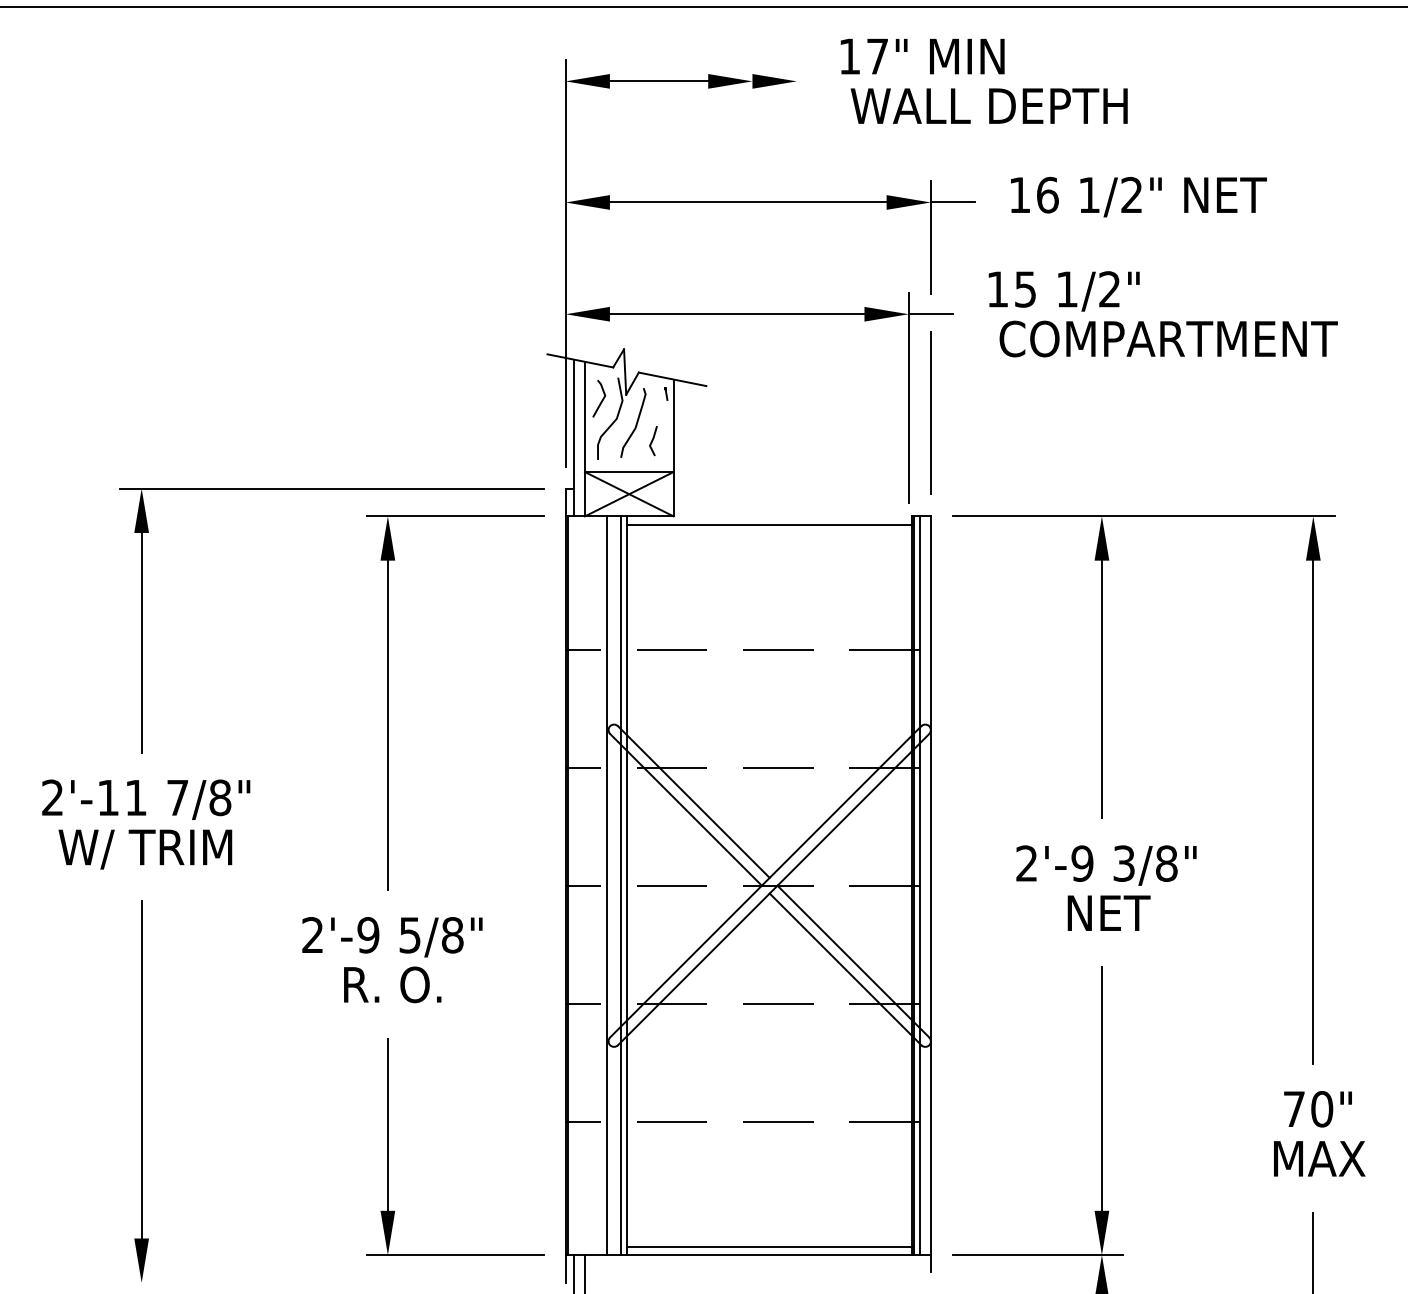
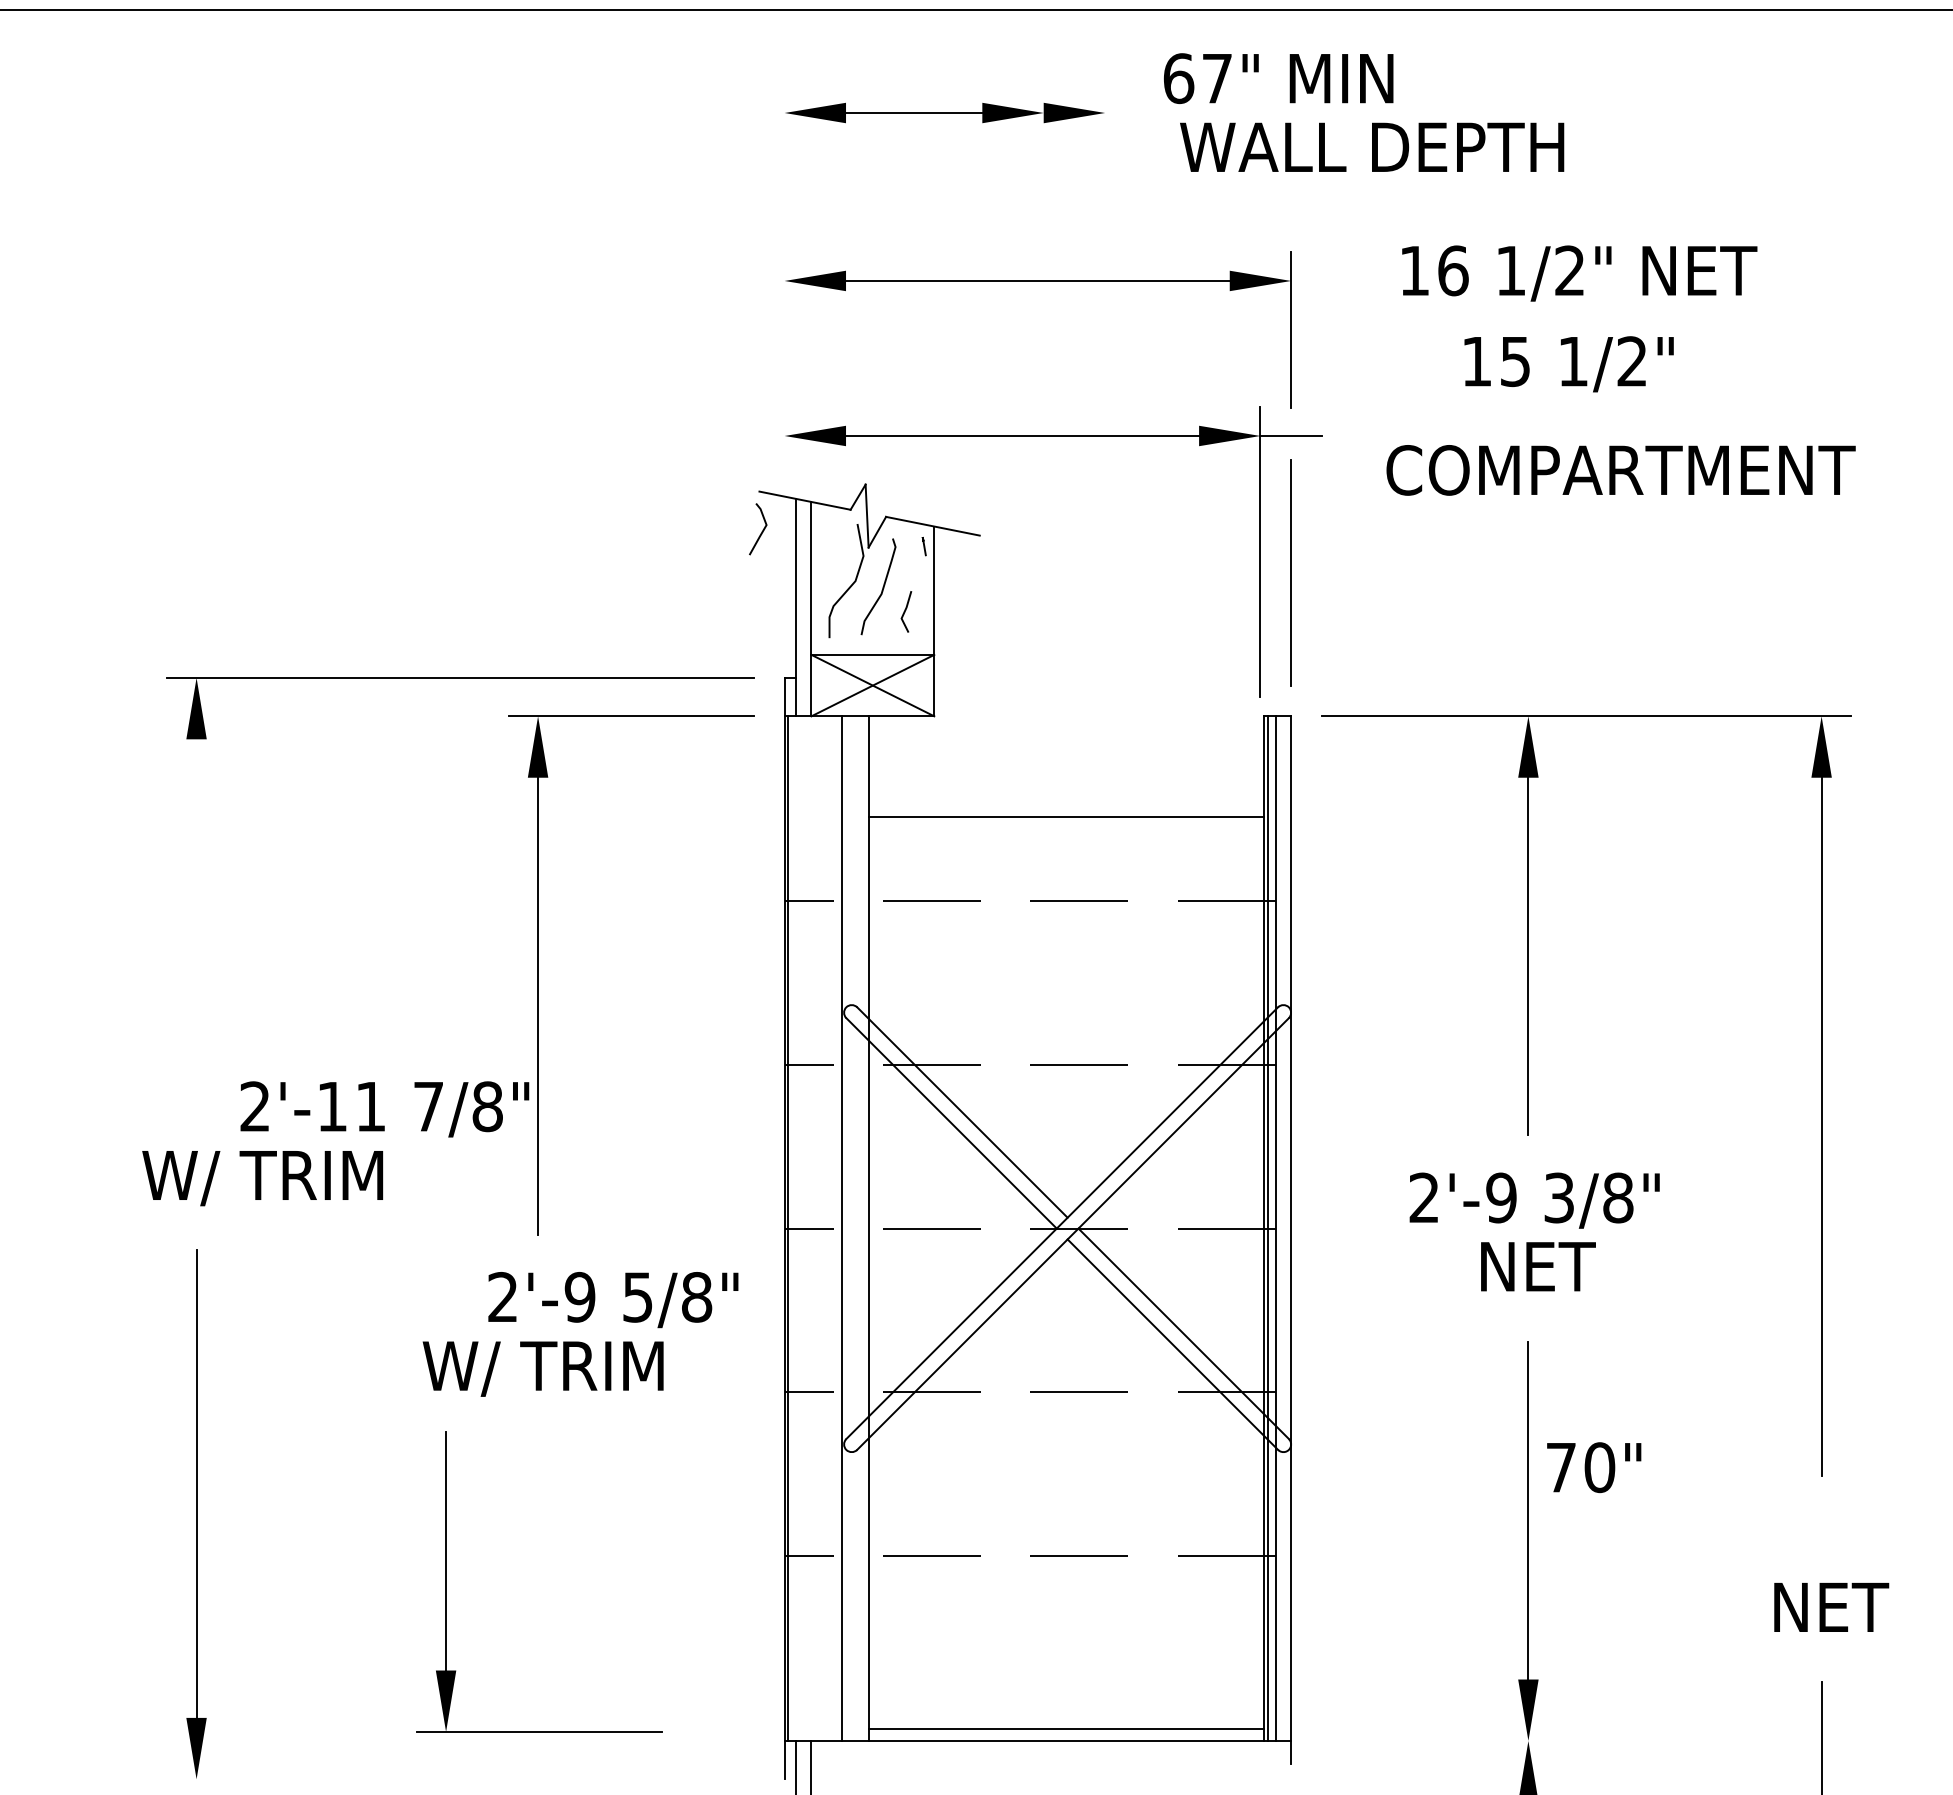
text: (849, 56) -> (1178, 78), 17" -> 67"
line: (952, 202) -> (1321, 280), removed
line: (565, 263) -> (784, 365), removed
text: (1063, 291) -> (1568, 364), moved
line: (601, 400) -> (761, 531), moved
line: (768, 524) -> (1066, 816), moved
line: (141, 642) -> (196, 891), removed
text: (145, 799) -> (384, 1109), moved
text: (145, 849) -> (262, 1178), moved
line: (621, 885) -> (861, 1228), removed
text: (392, 937) -> (613, 1300), moved
text: (391, 986) -> (542, 1368), R. O. -> W/ TRIM
text: (1318, 1109) -> (1594, 1467), moved
part: (388, 1146) -> (446, 1581), moved
text: (1319, 1158) -> (1830, 1606), MAX -> NET
line: (1037, 1254) -> (1439, 1740), removed

